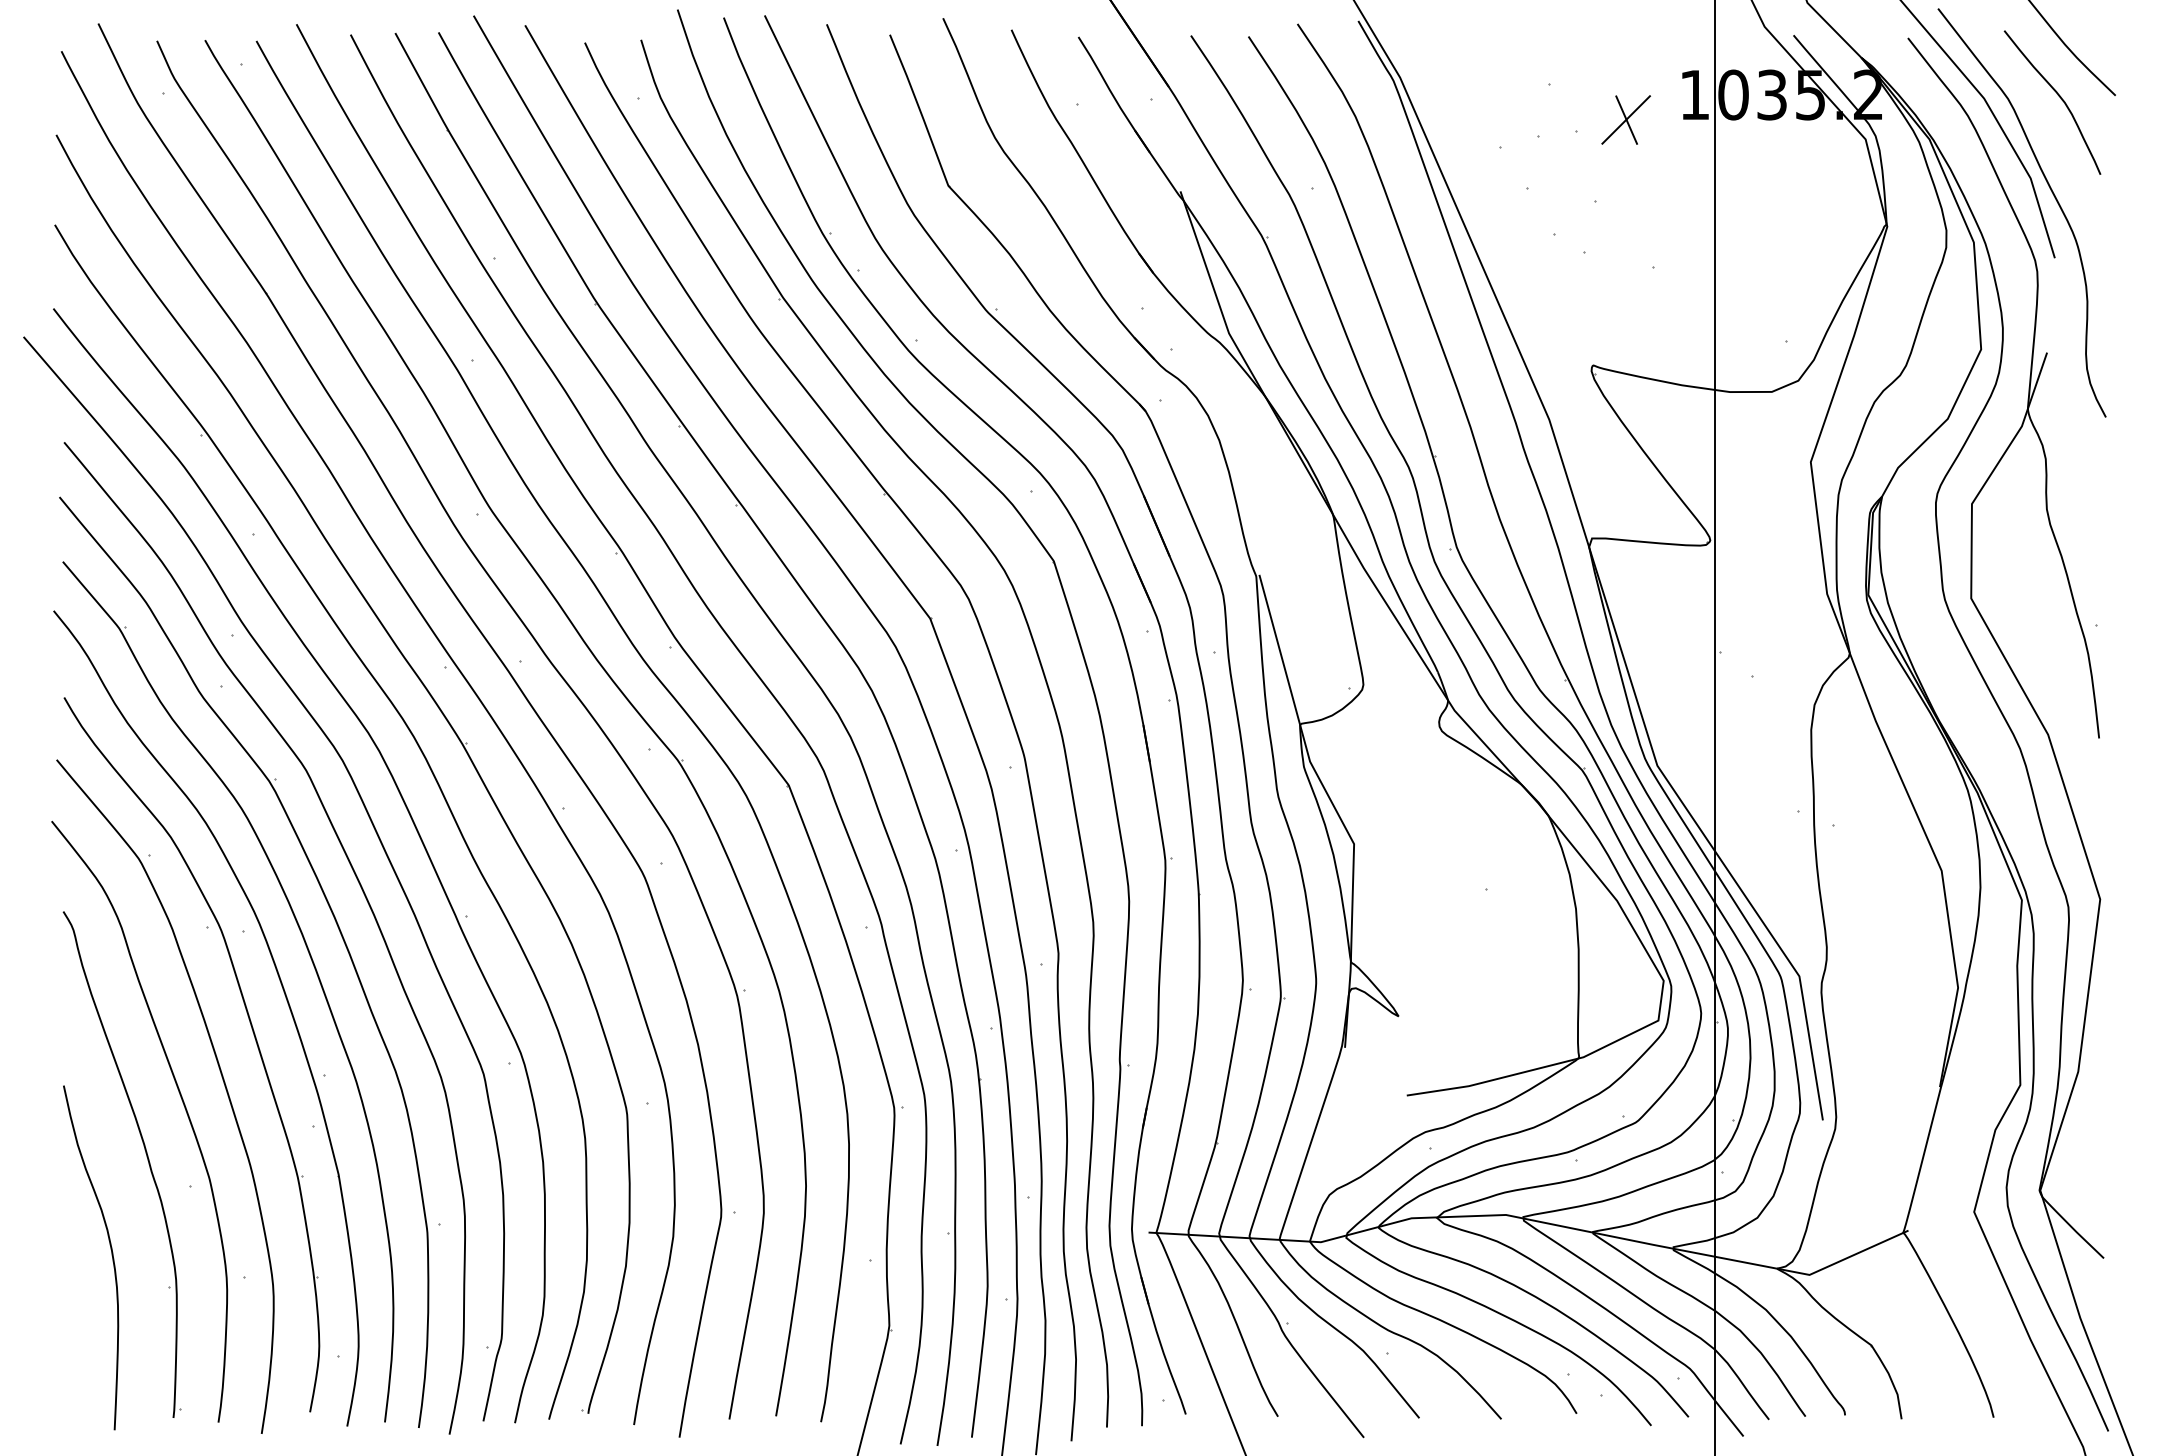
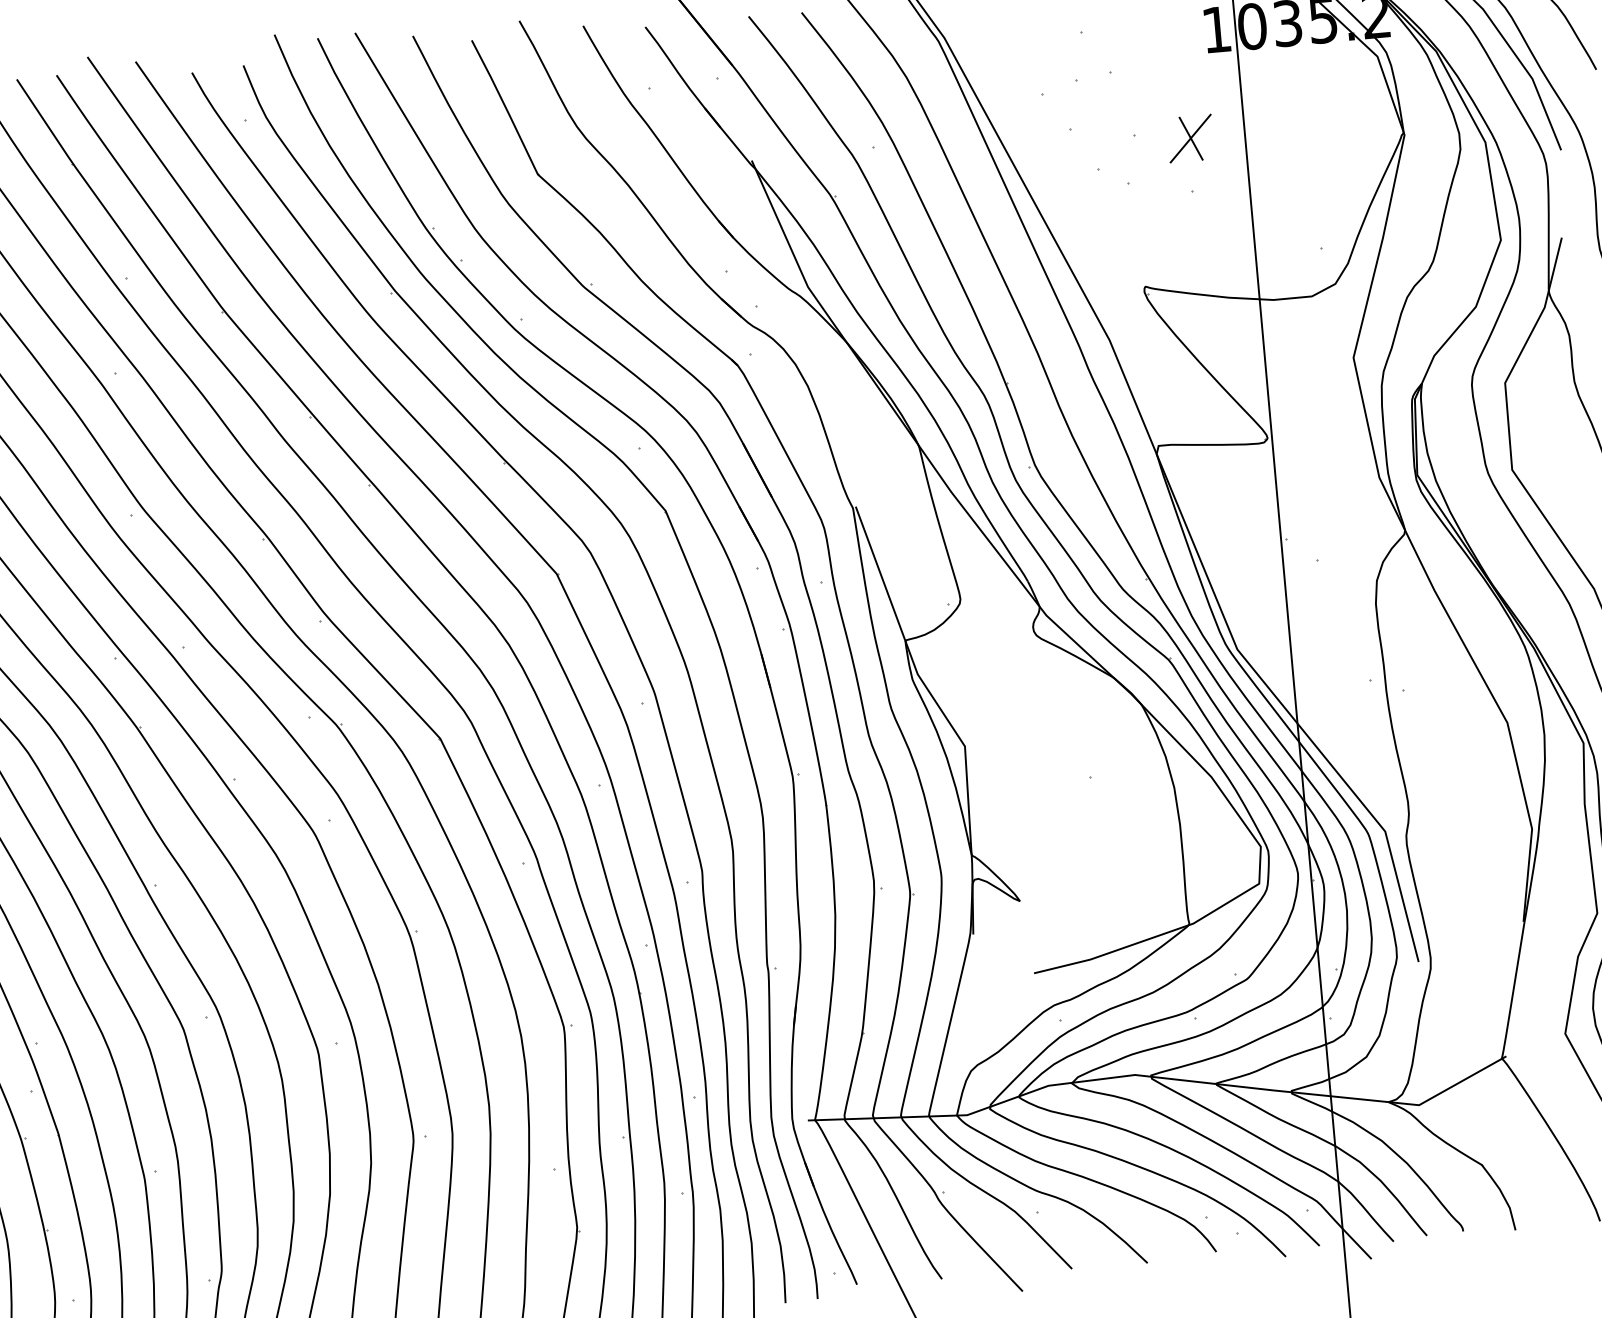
part: (1625, 119) -> (1190, 138), moved

